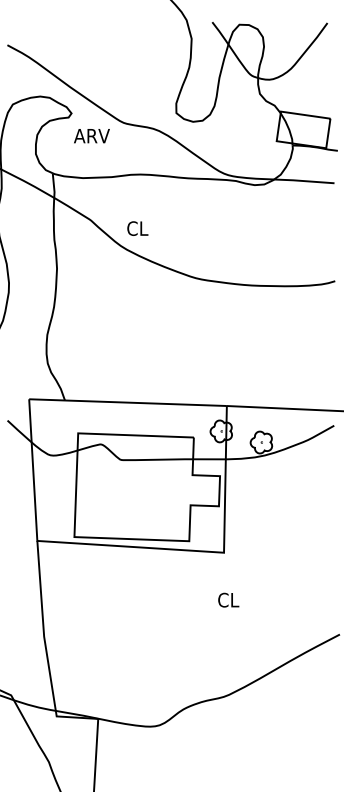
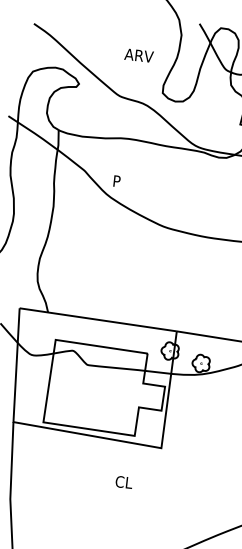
text: (91, 136) -> (138, 55), moved
text: (137, 228) -> (121, 181), CL -> P
text: (228, 599) -> (124, 481), moved

